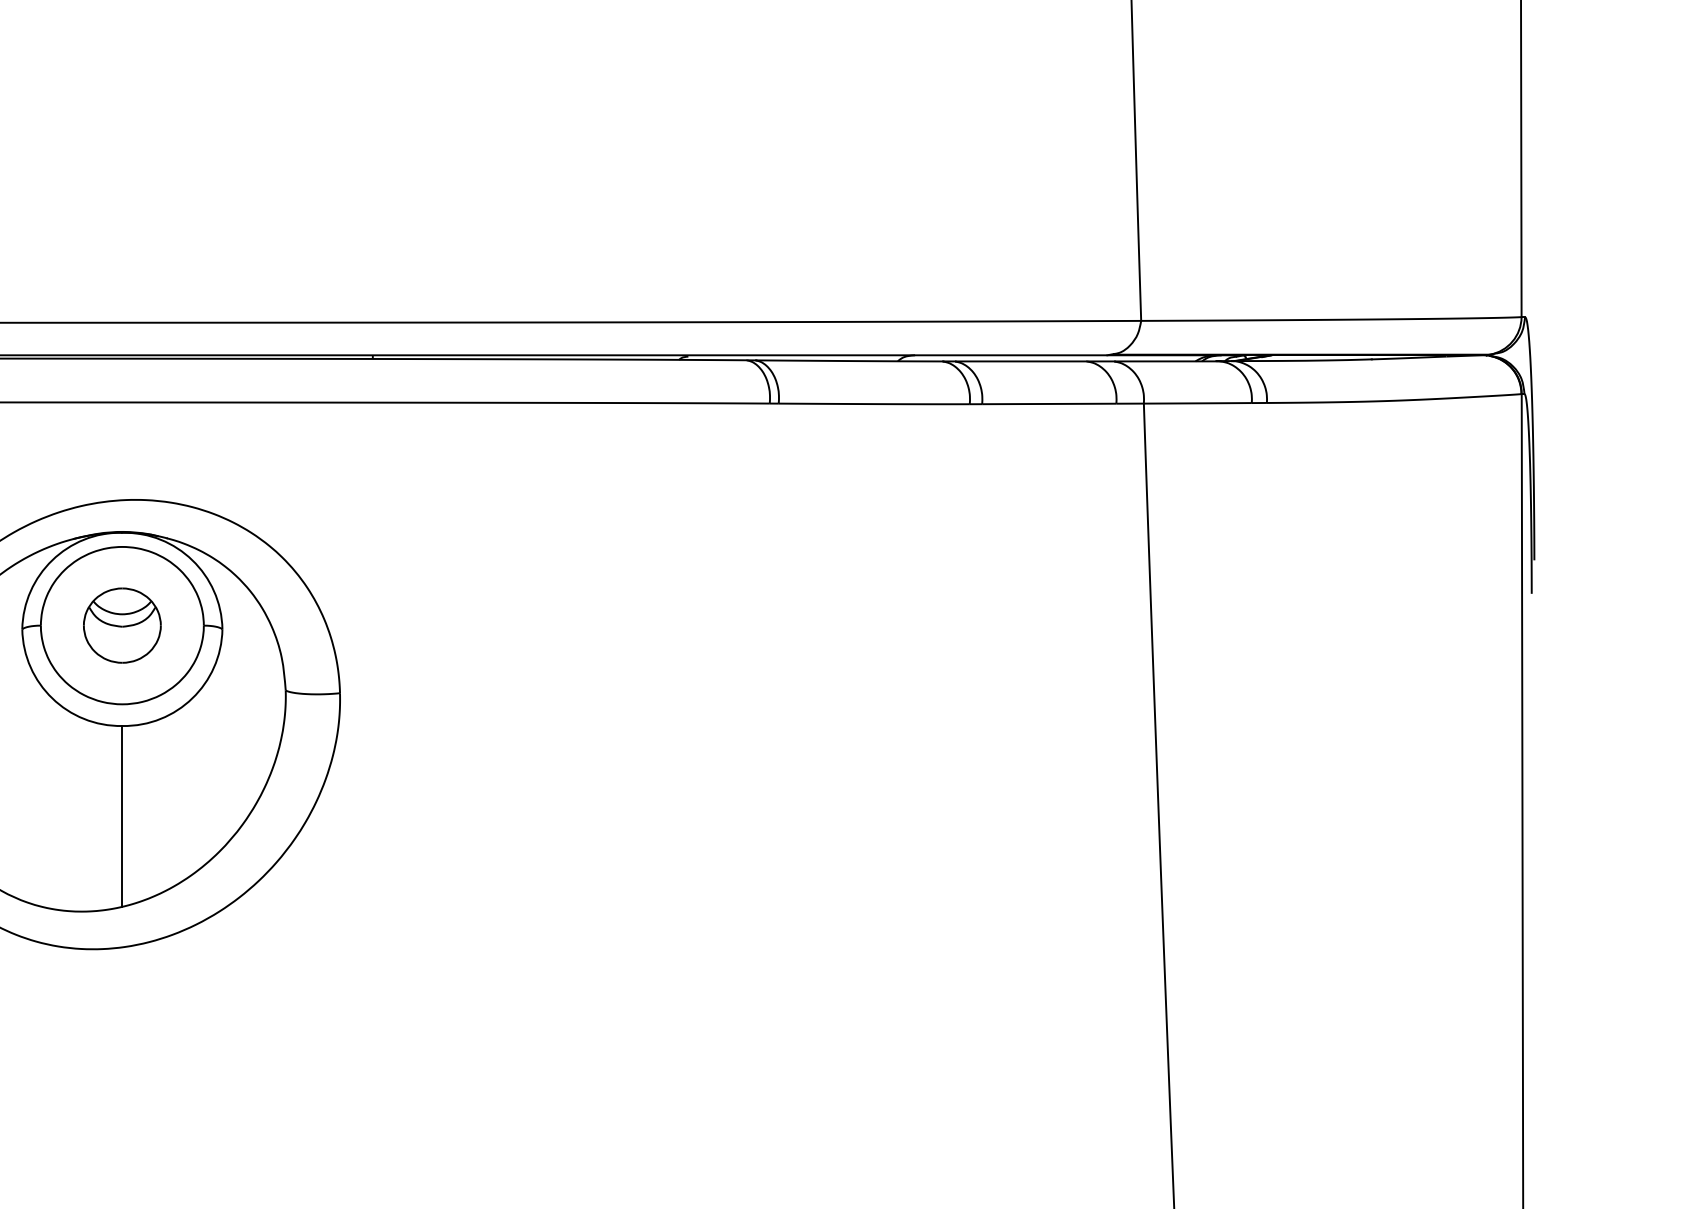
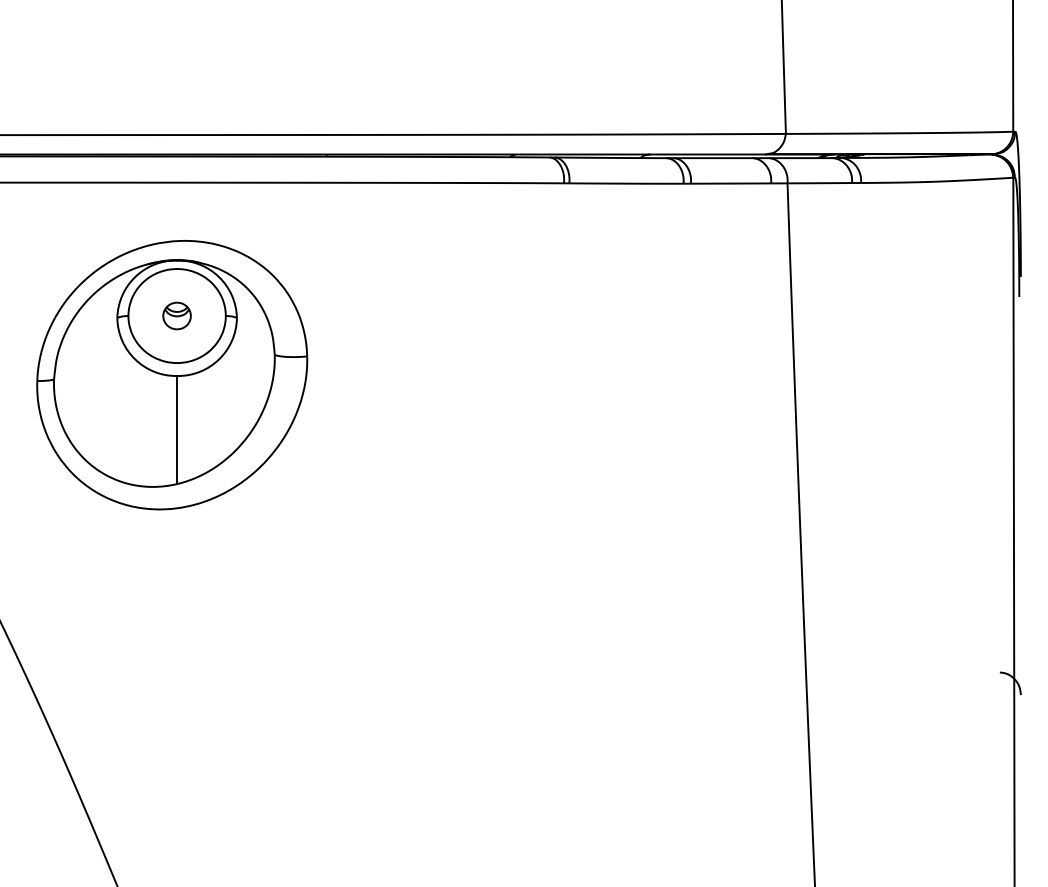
part: (121, 624) -> (176, 315), size x0.6

